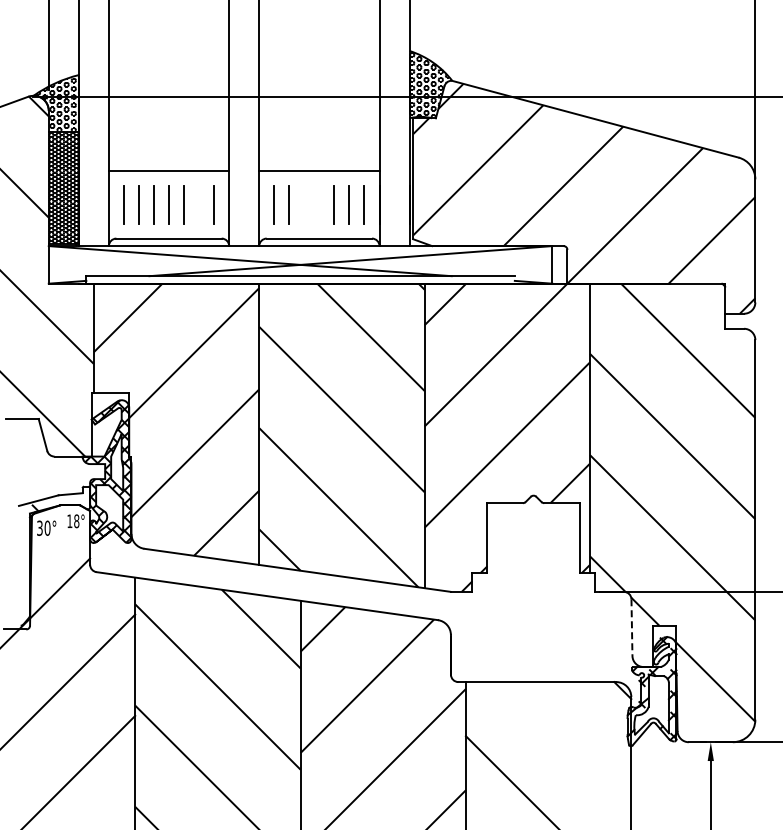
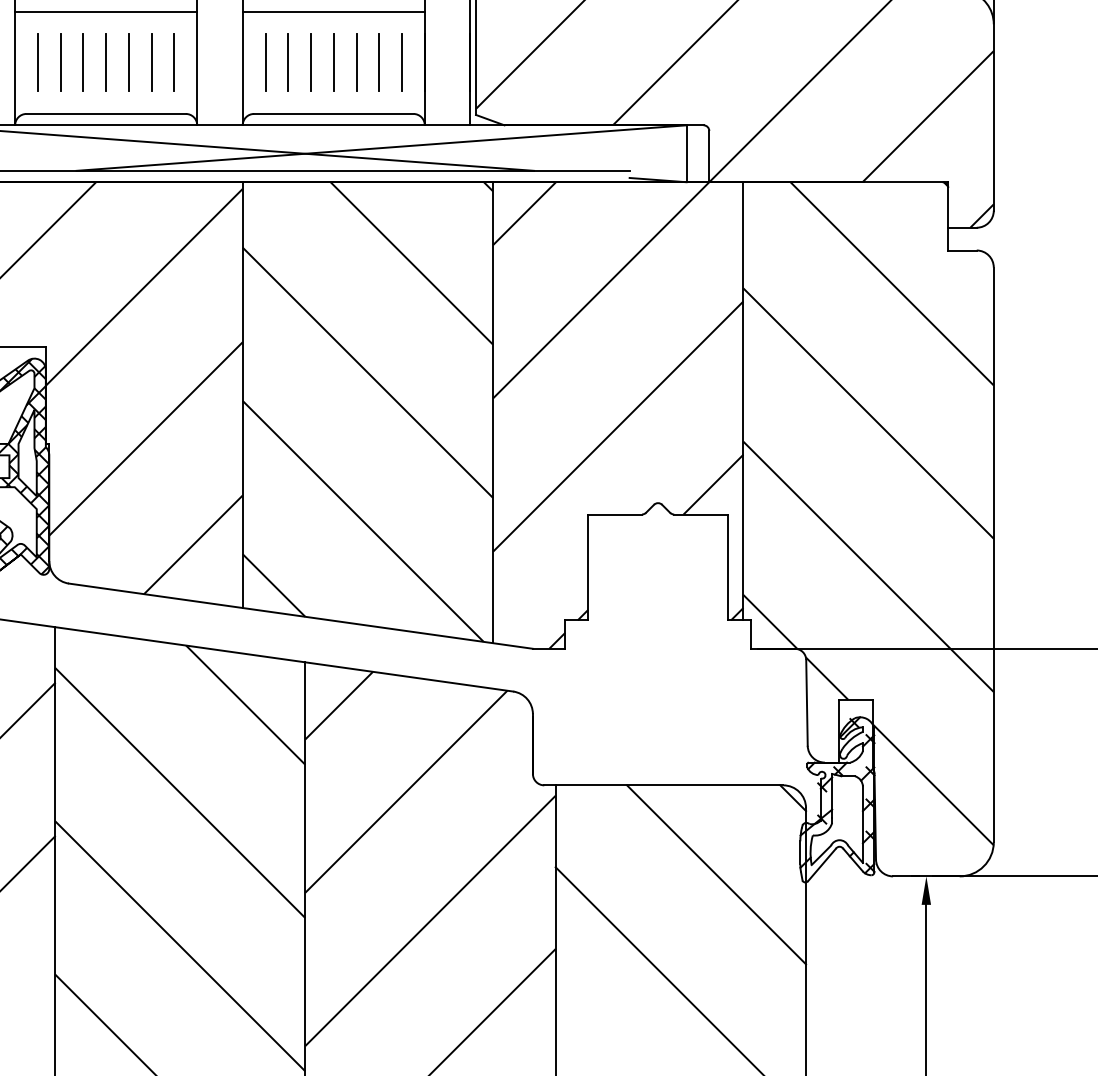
line: (199, 204) -> (152, 62), added
line: (304, 204) -> (311, 62), added
line: (319, 204) -> (333, 62), added
line: (631, 628) -> (806, 704), dashed -> solid
line: (572, 741) -> (716, 875), added

